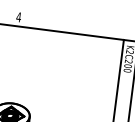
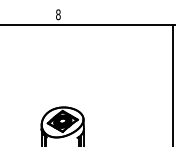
text: (18, 16) -> (57, 14), 4 -> 8

